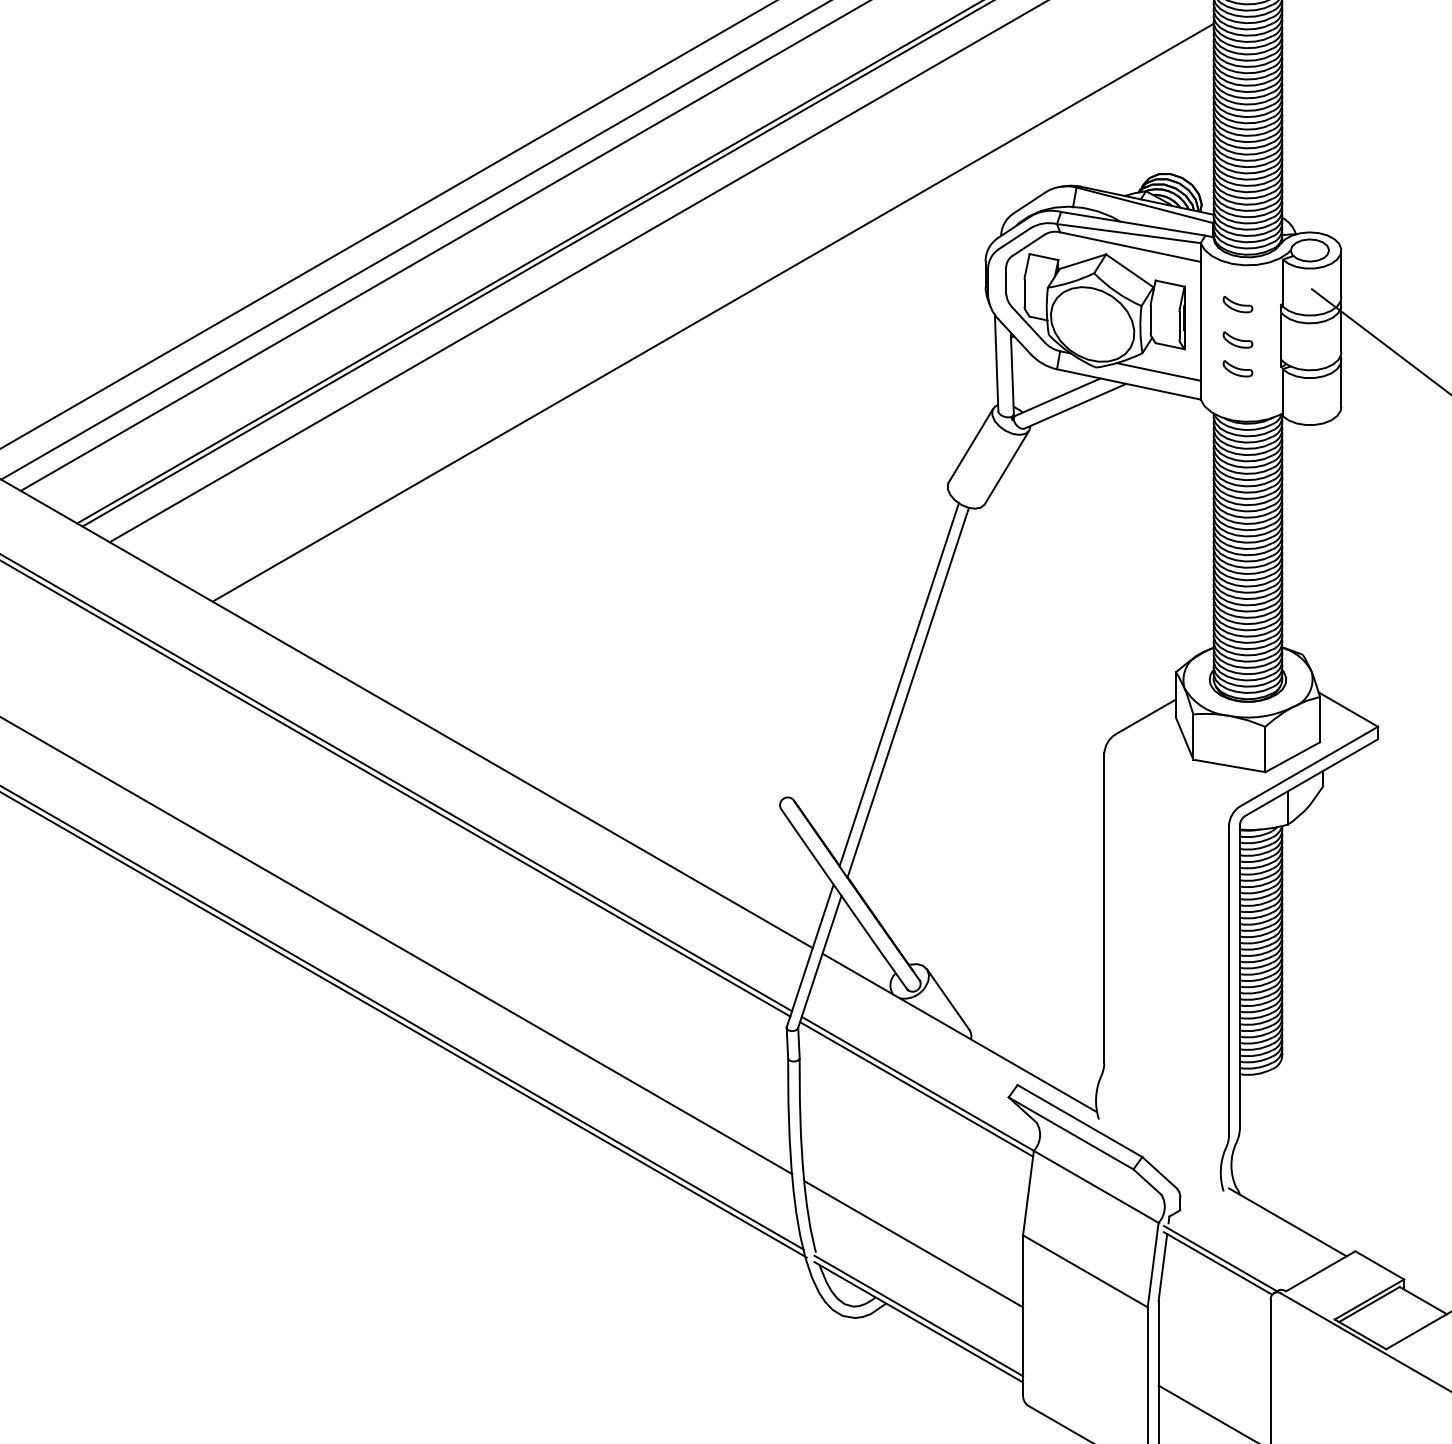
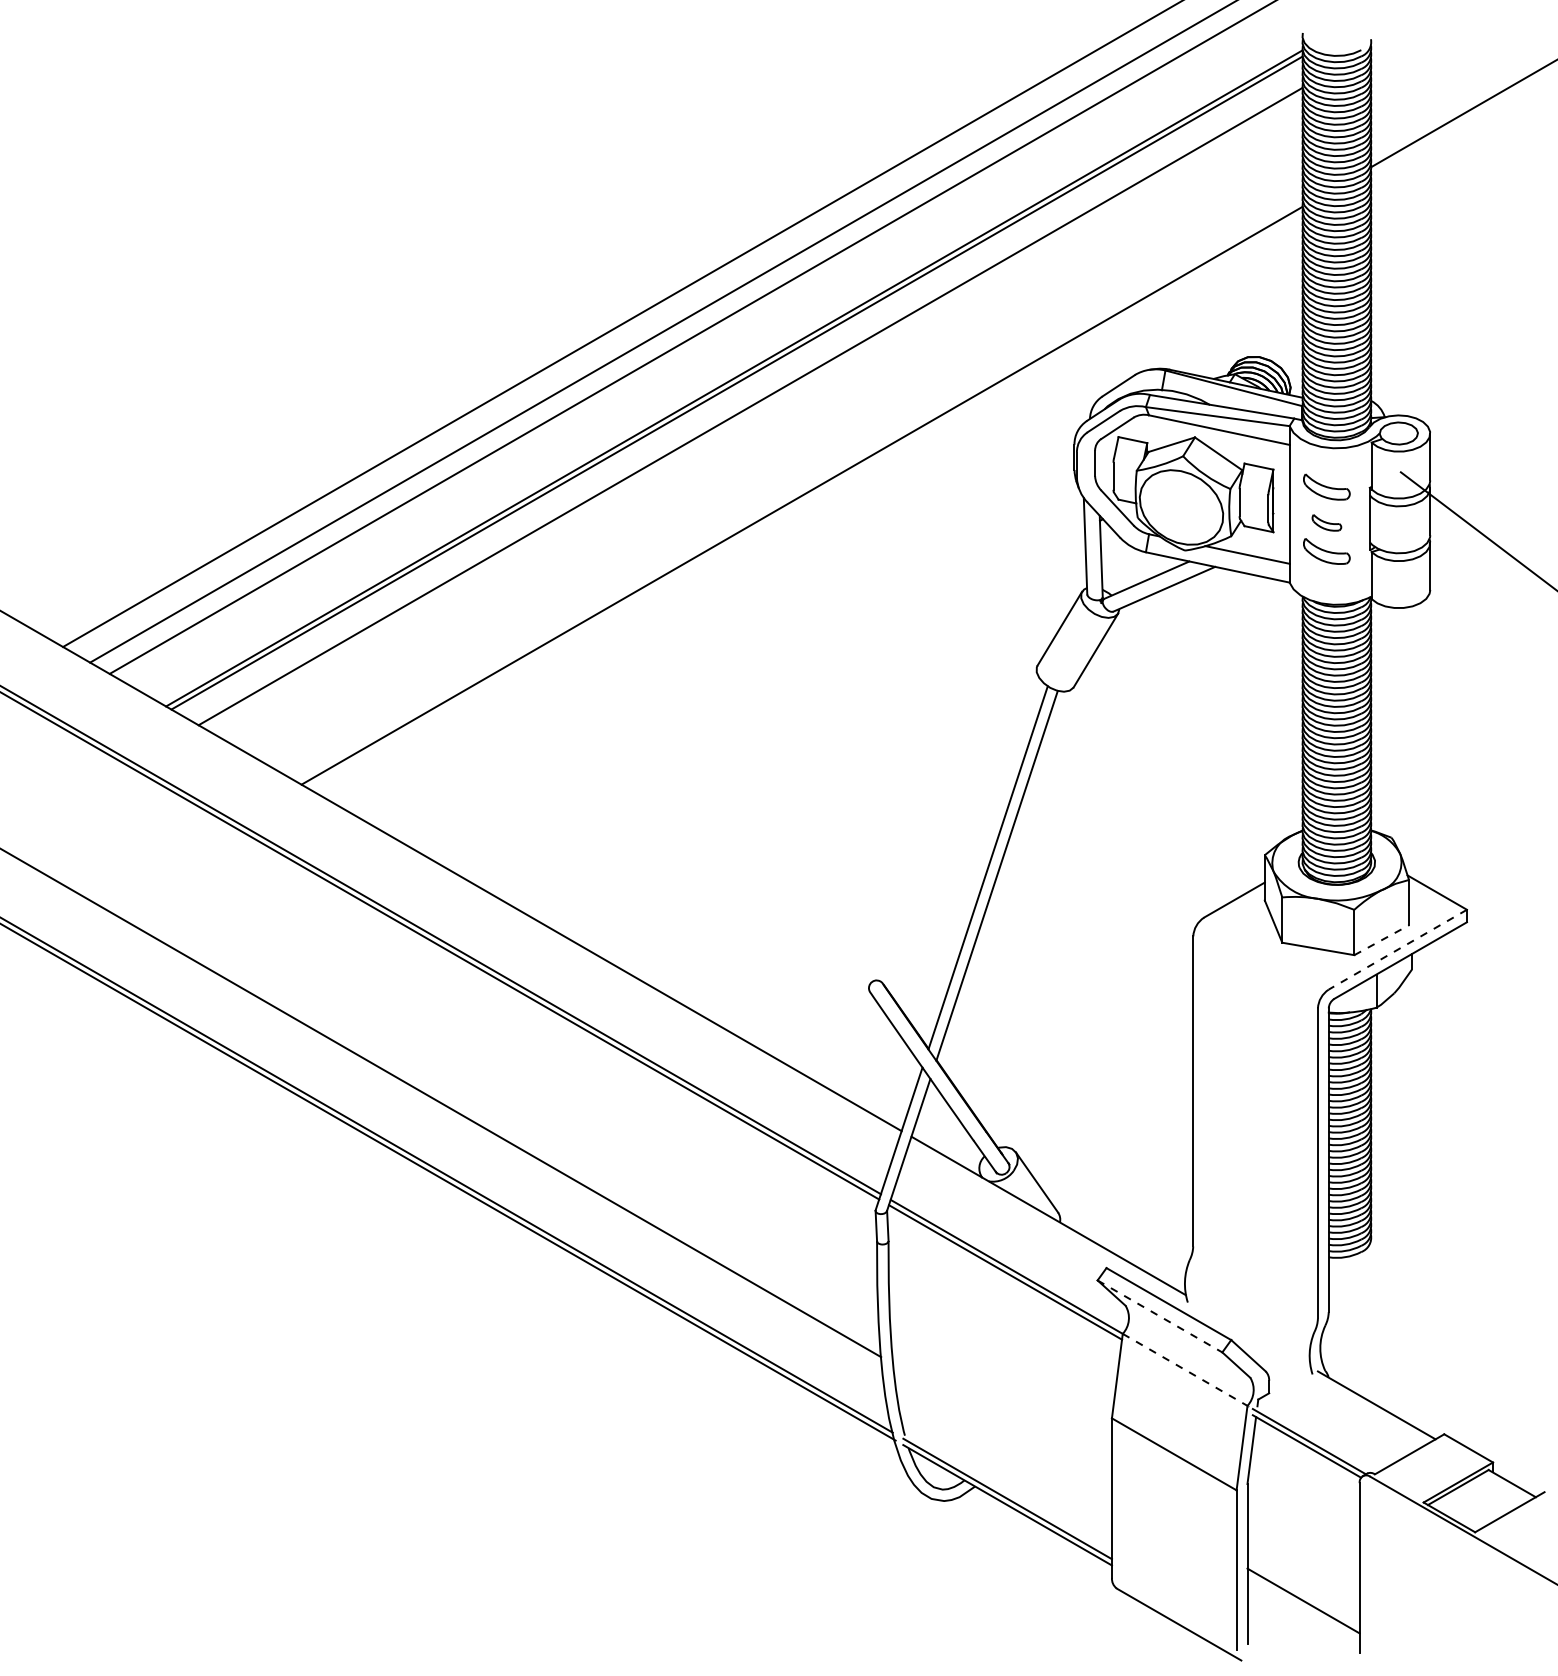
part: (1237, 304) -> (1326, 487), size x1.6
part: (1237, 368) -> (1326, 551), size x1.6
line: (1293, 756) -> (1382, 939), solid -> dashed
line: (1308, 766) -> (1397, 949), solid -> dashed
line: (1071, 1133) -> (1160, 1316), solid -> dashed
line: (1096, 1187) -> (1185, 1370), solid -> dashed
line: (913, 1244) -> (1002, 1427), removed

